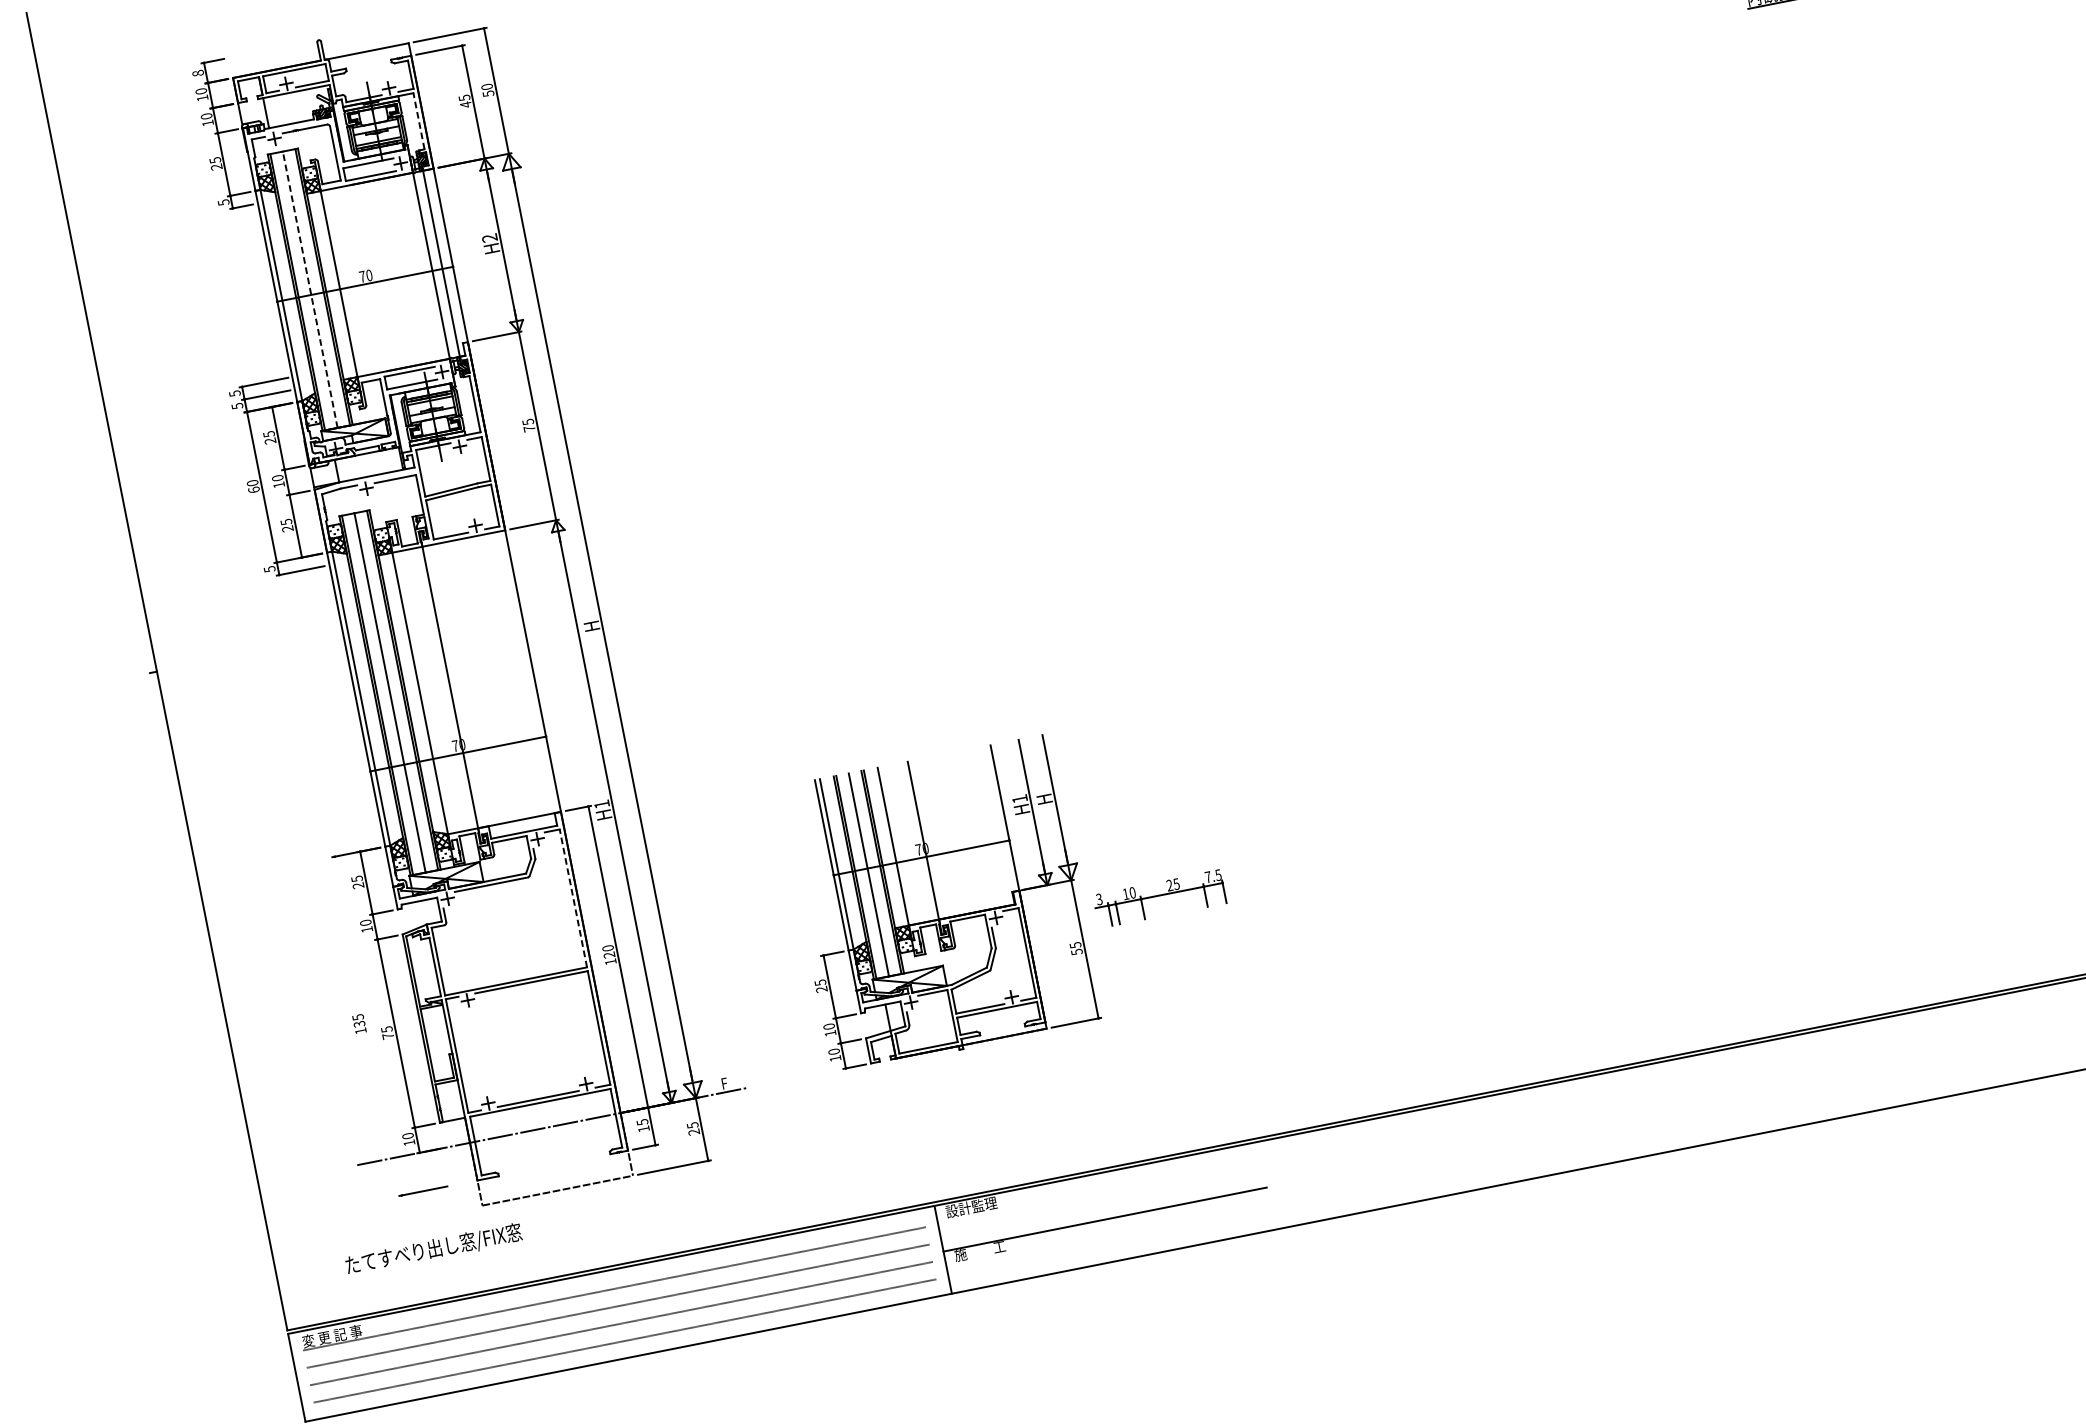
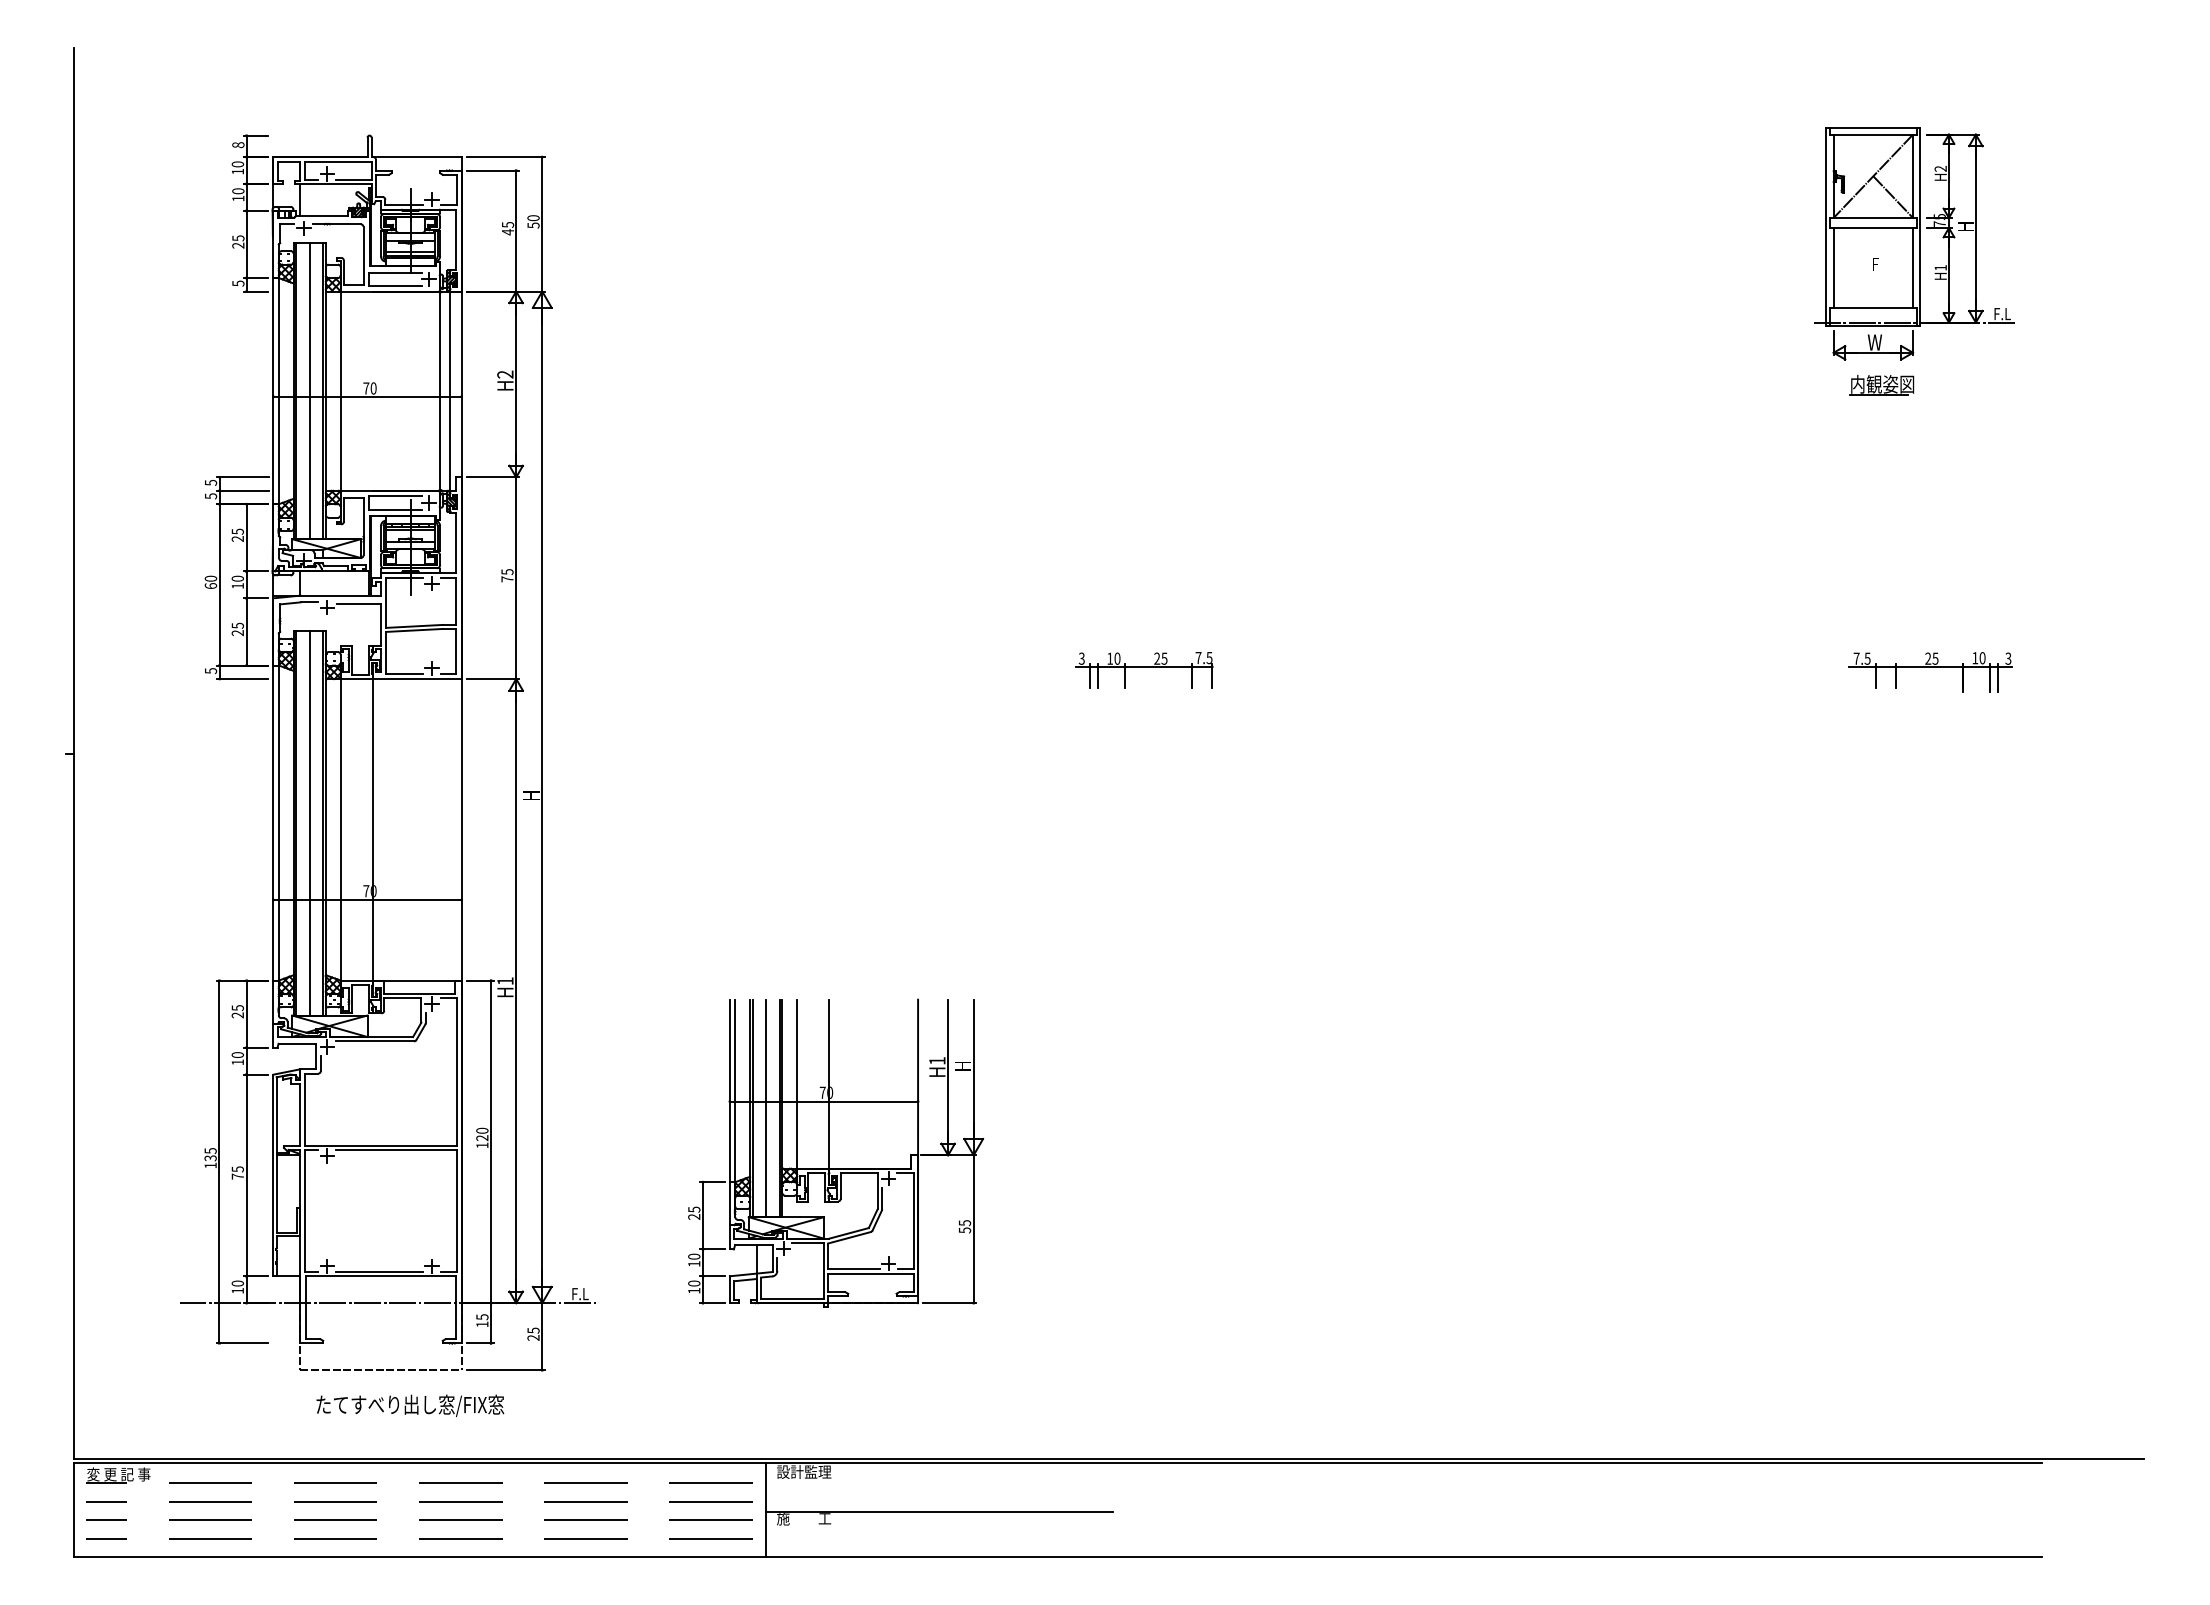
line: (419, 121) -> (456, 239), dashed -> solid
part: (1875, 252) -> (1930, 672), added
line: (309, 289) -> (309, 390), dashed -> solid
line: (573, 898) -> (456, 1072), dashed -> solid
part: (1160, 898) -> (1144, 670), moved
line: (368, 1025) -> (219, 1161), added
text: (729, 1082) -> (580, 1294), F -> F.L
text: (434, 1249) -> (410, 1405), moved

